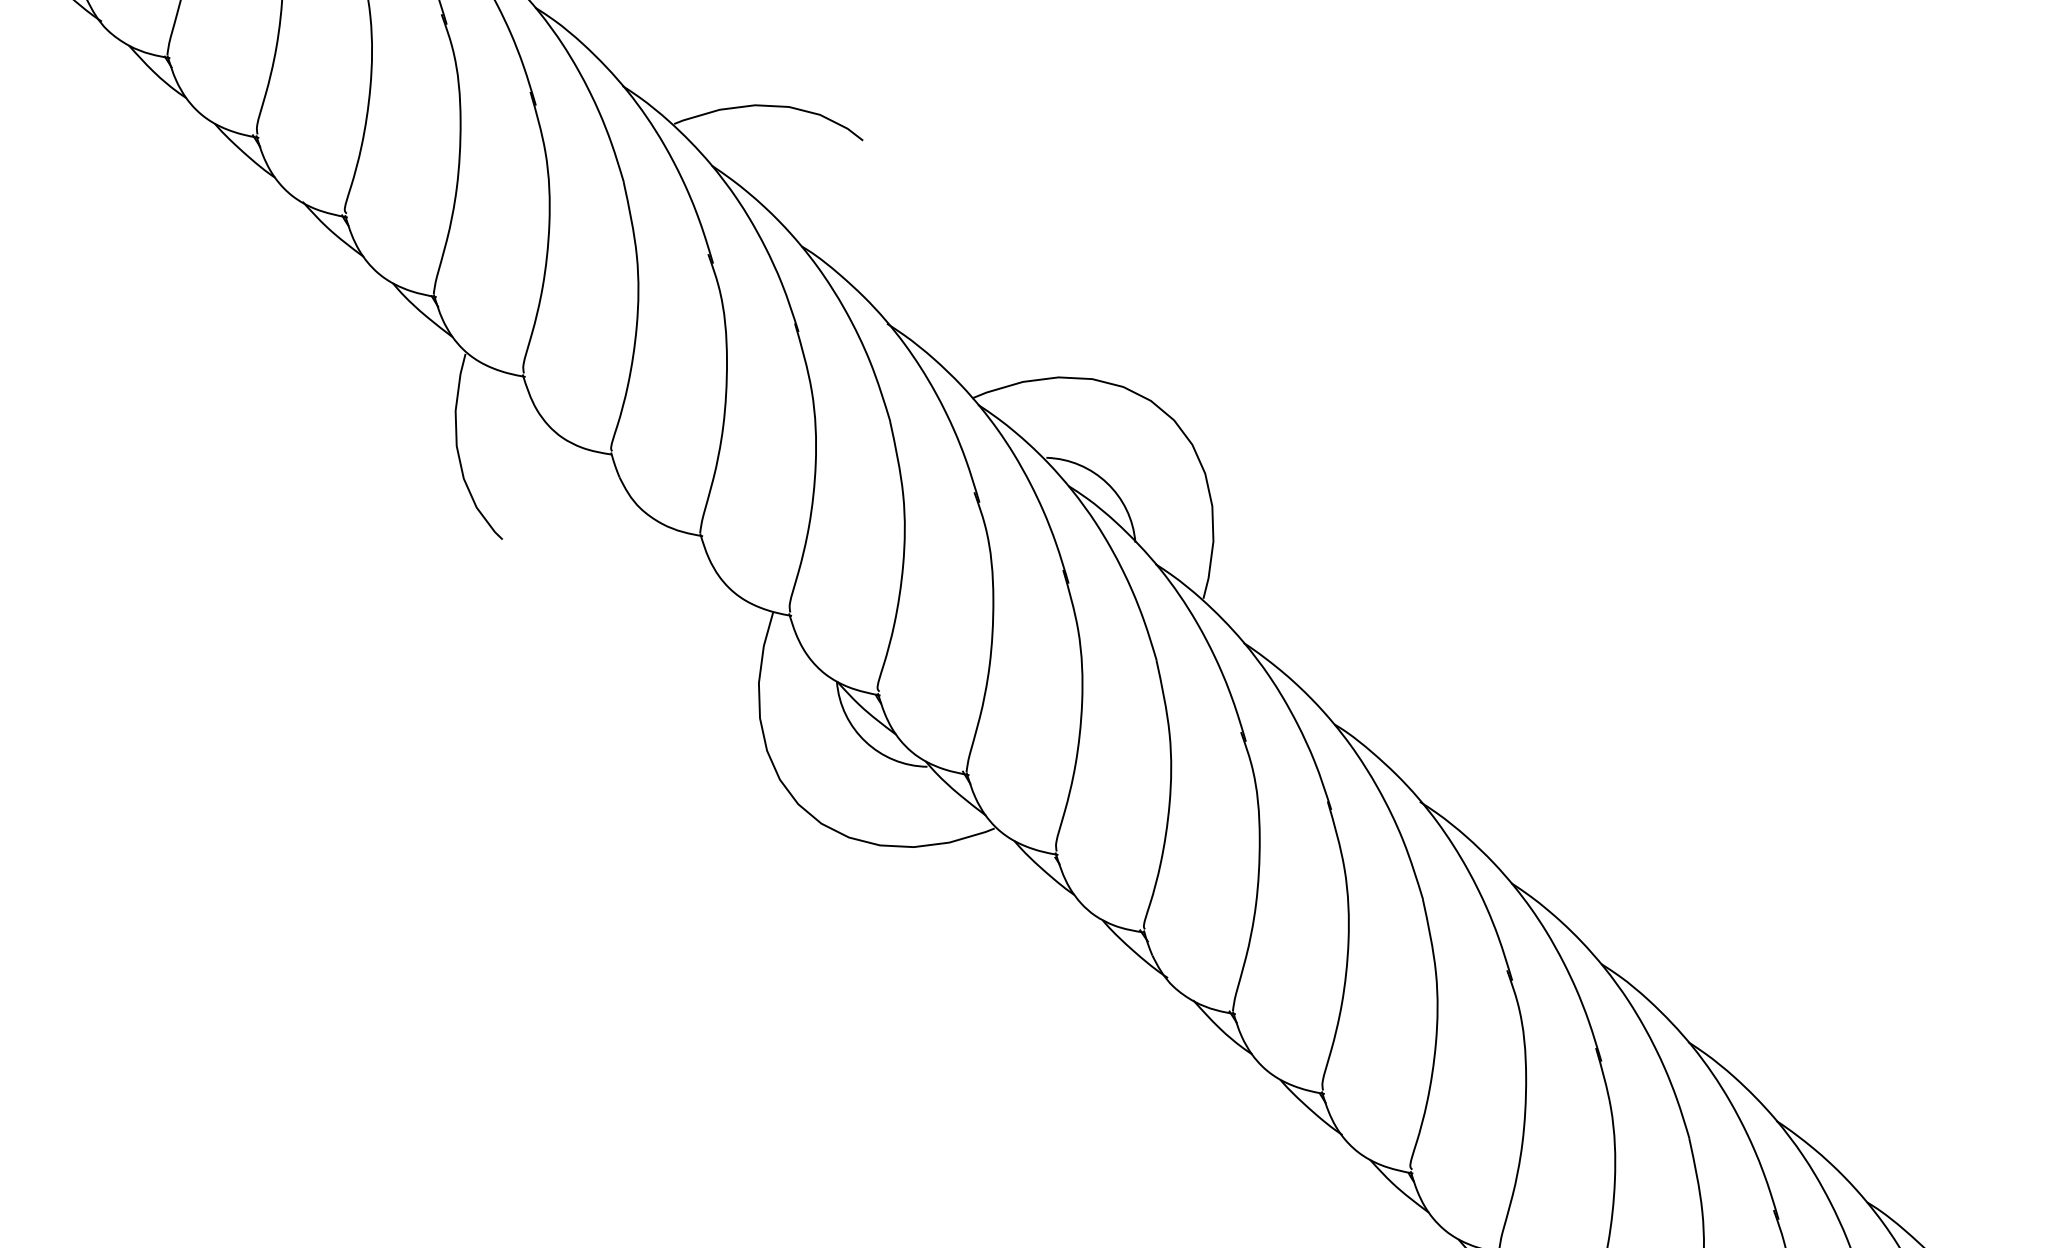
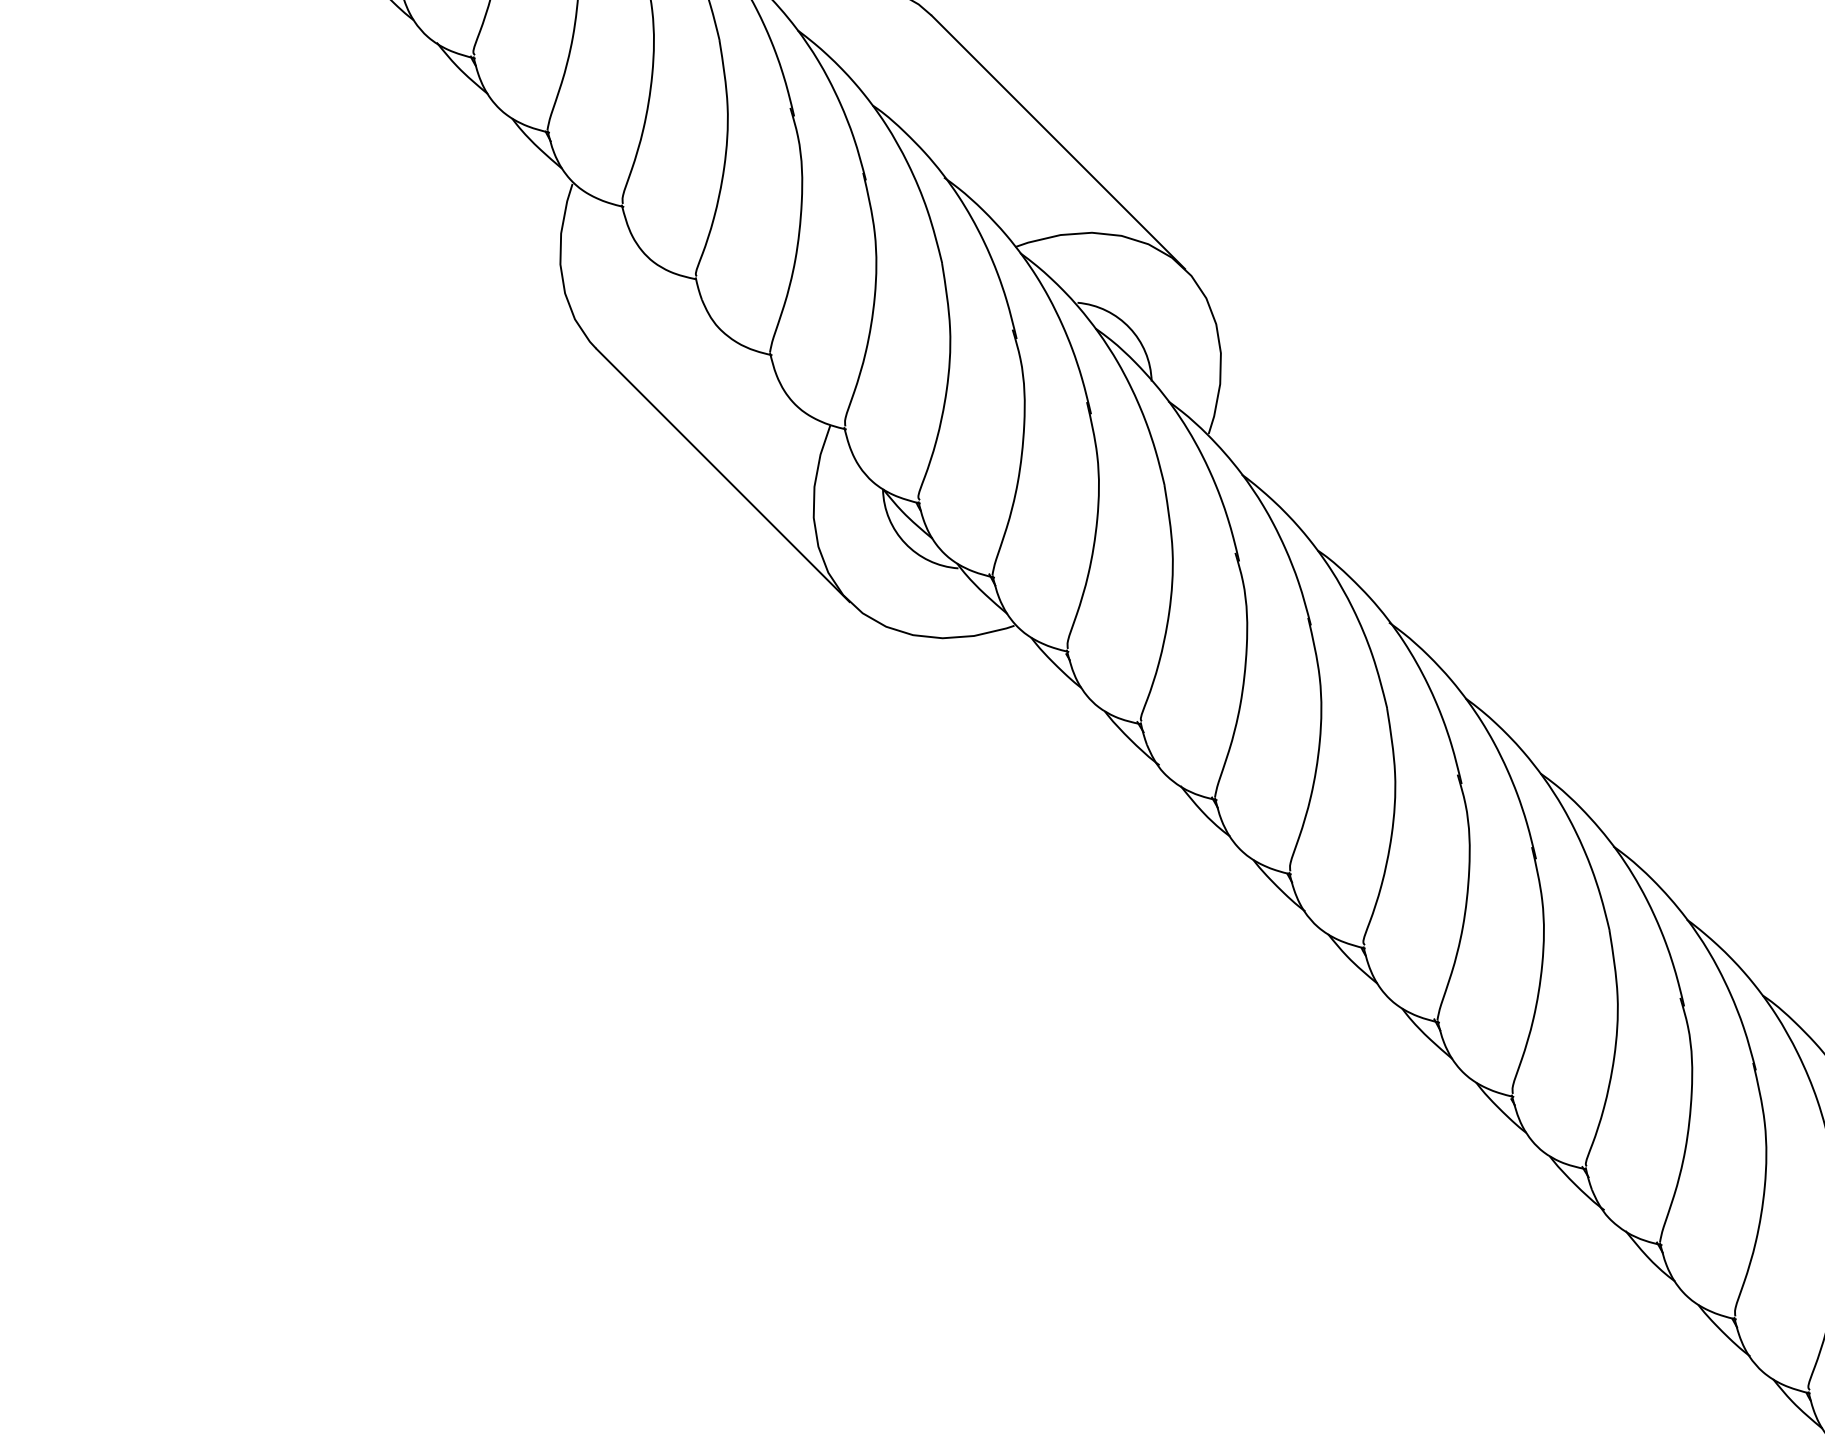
line: (1014, 275) -> (1058, 141), added
line: (653, 675) -> (722, 475), added

